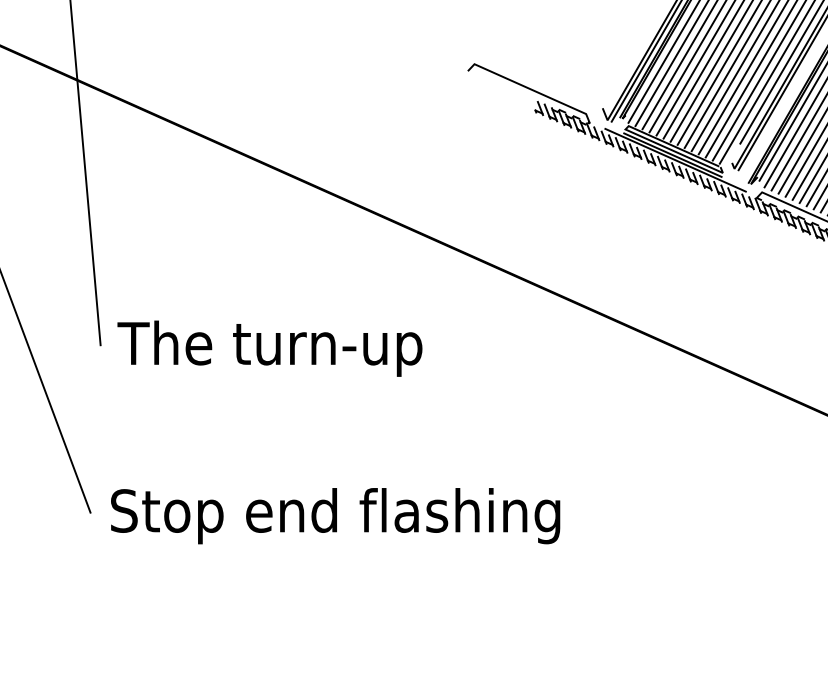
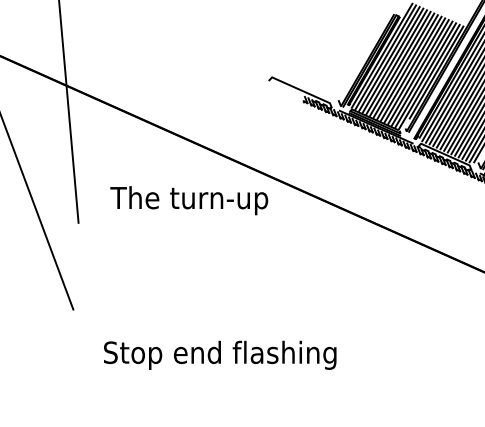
text: (270, 348) -> (189, 200), moved
text: (336, 514) -> (220, 354), moved

